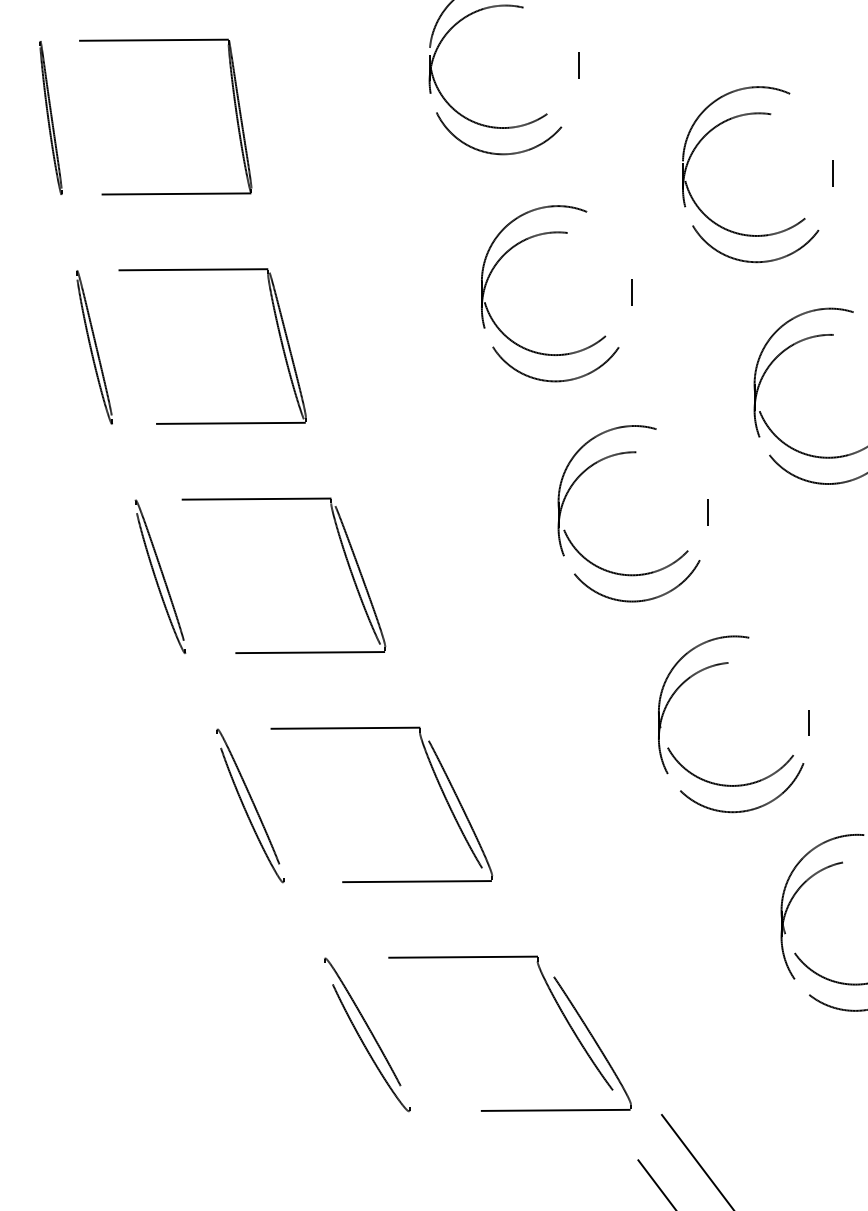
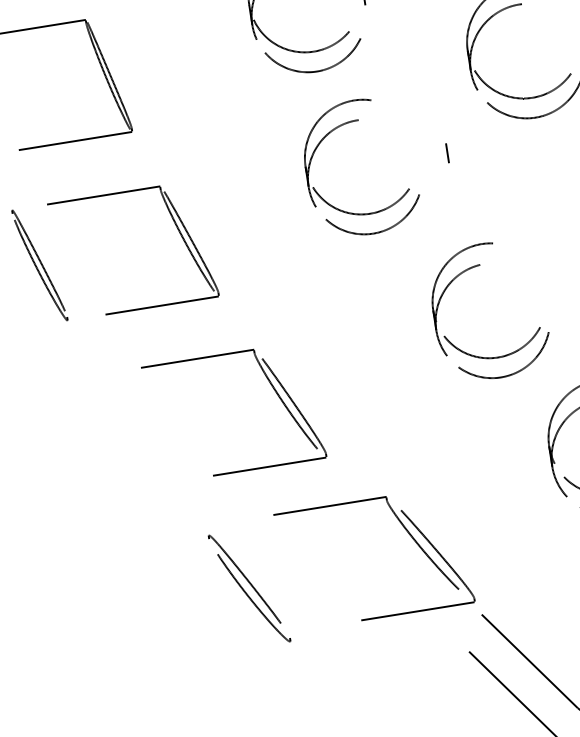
part: (605, 459) -> (336, 129), moved
line: (808, 723) -> (547, 301), removed
part: (250, 805) -> (134, 428), removed
part: (556, 1004) -> (406, 530), moved

